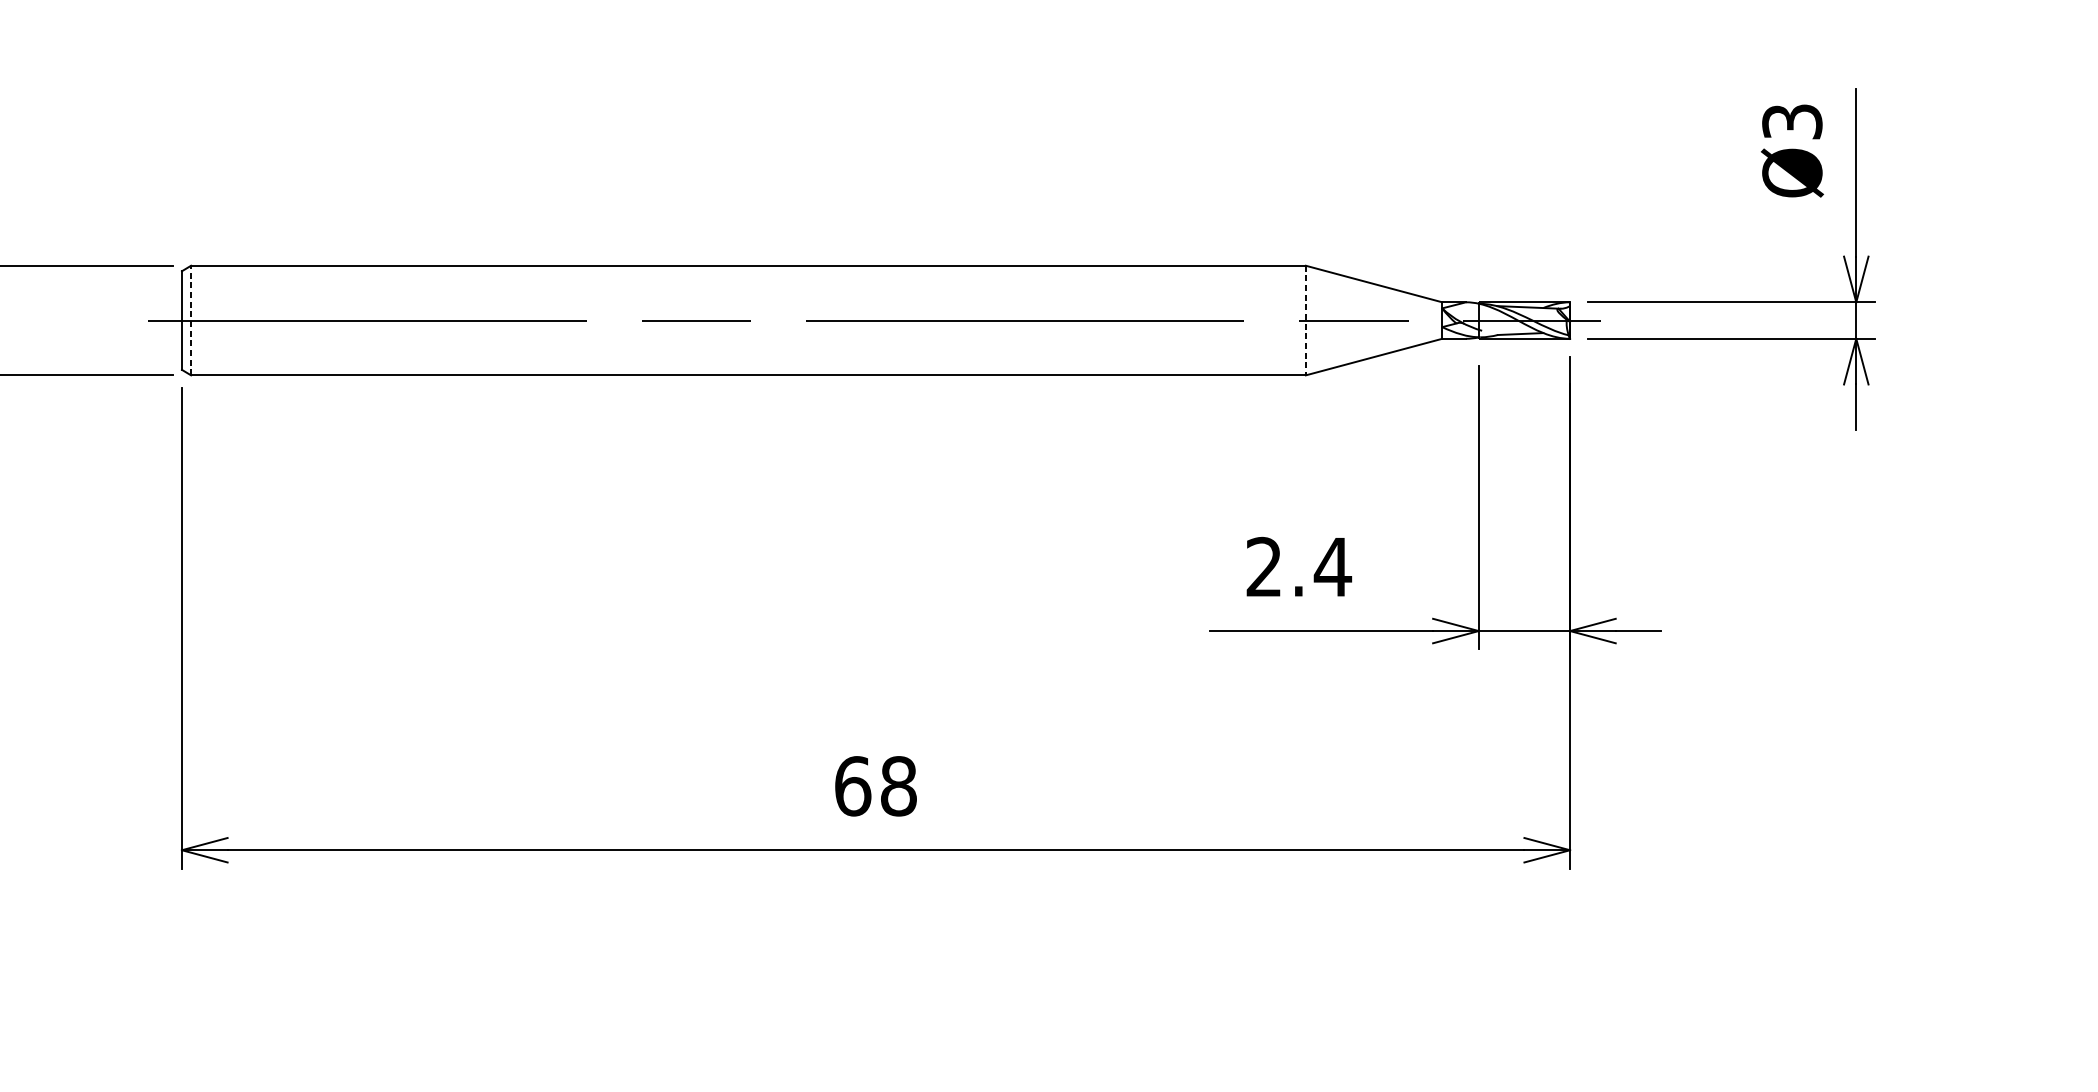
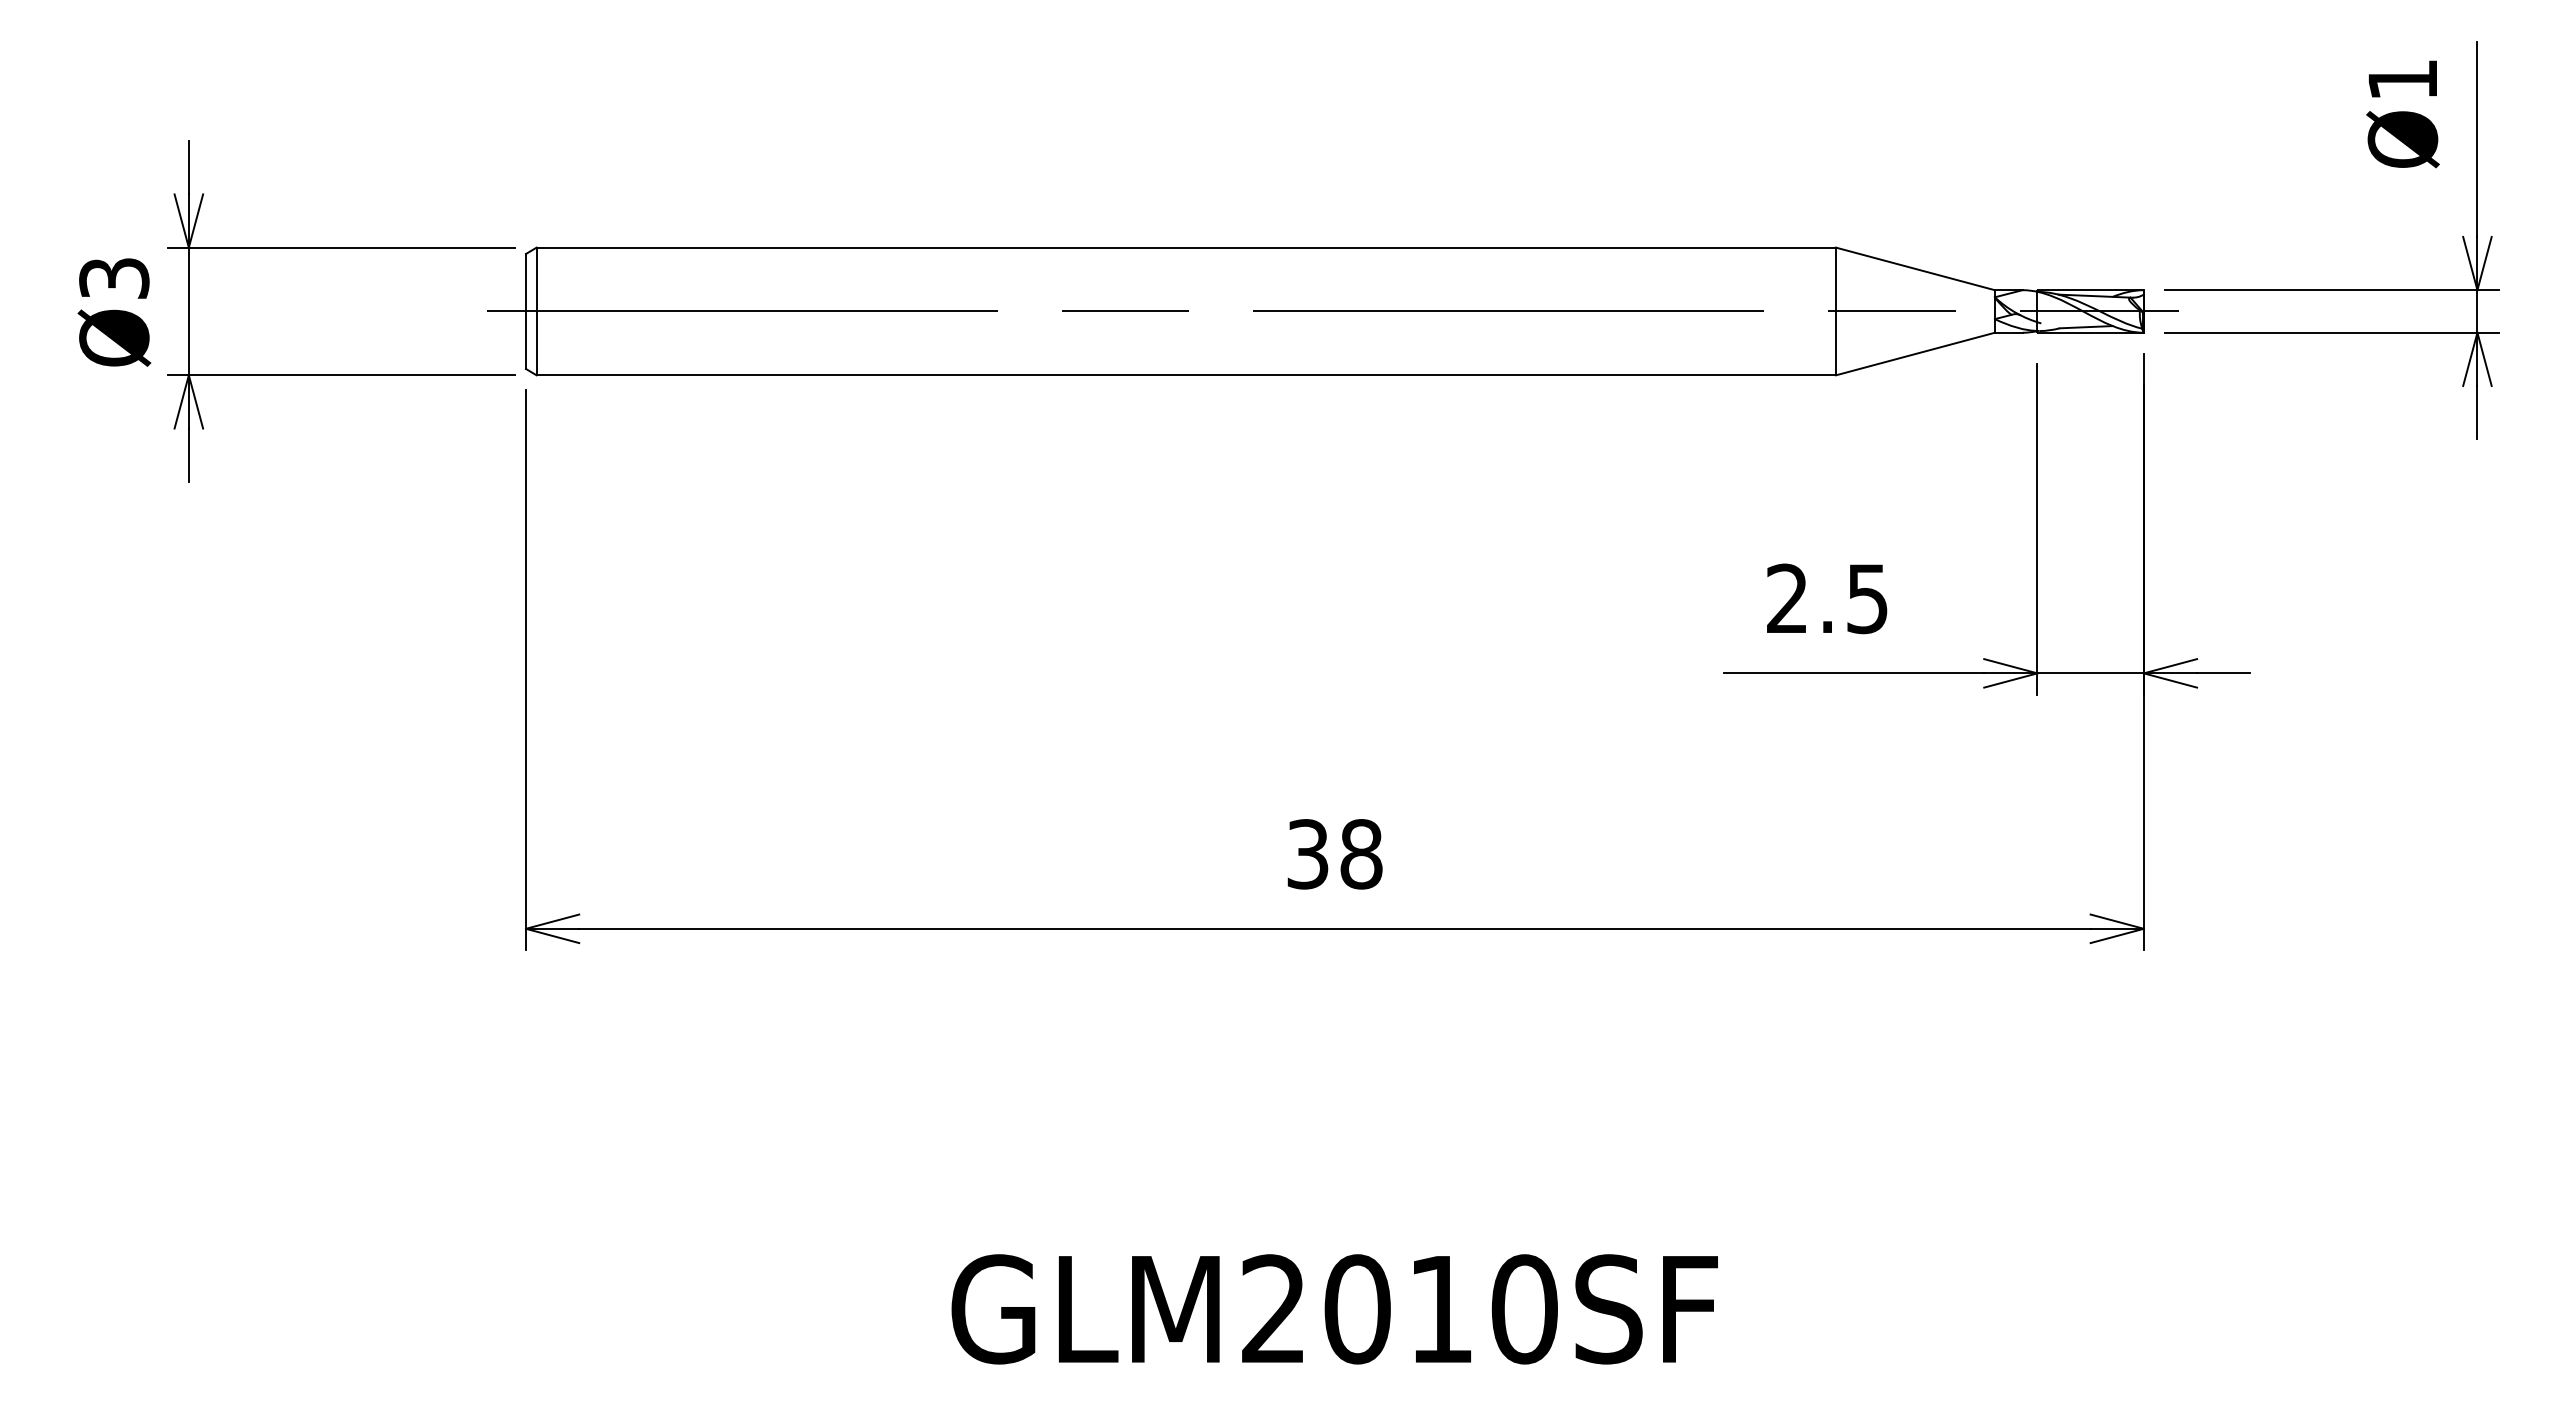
text: (1792, 121) -> (2402, 79), Ø3 -> Ø1
line: (190, 320) -> (536, 311), dashed -> solid
line: (1305, 320) -> (1835, 311), dashed -> solid
text: (1332, 567) -> (1867, 599), 2.4 -> 2.5
text: (853, 786) -> (1308, 854), 68 -> 38

